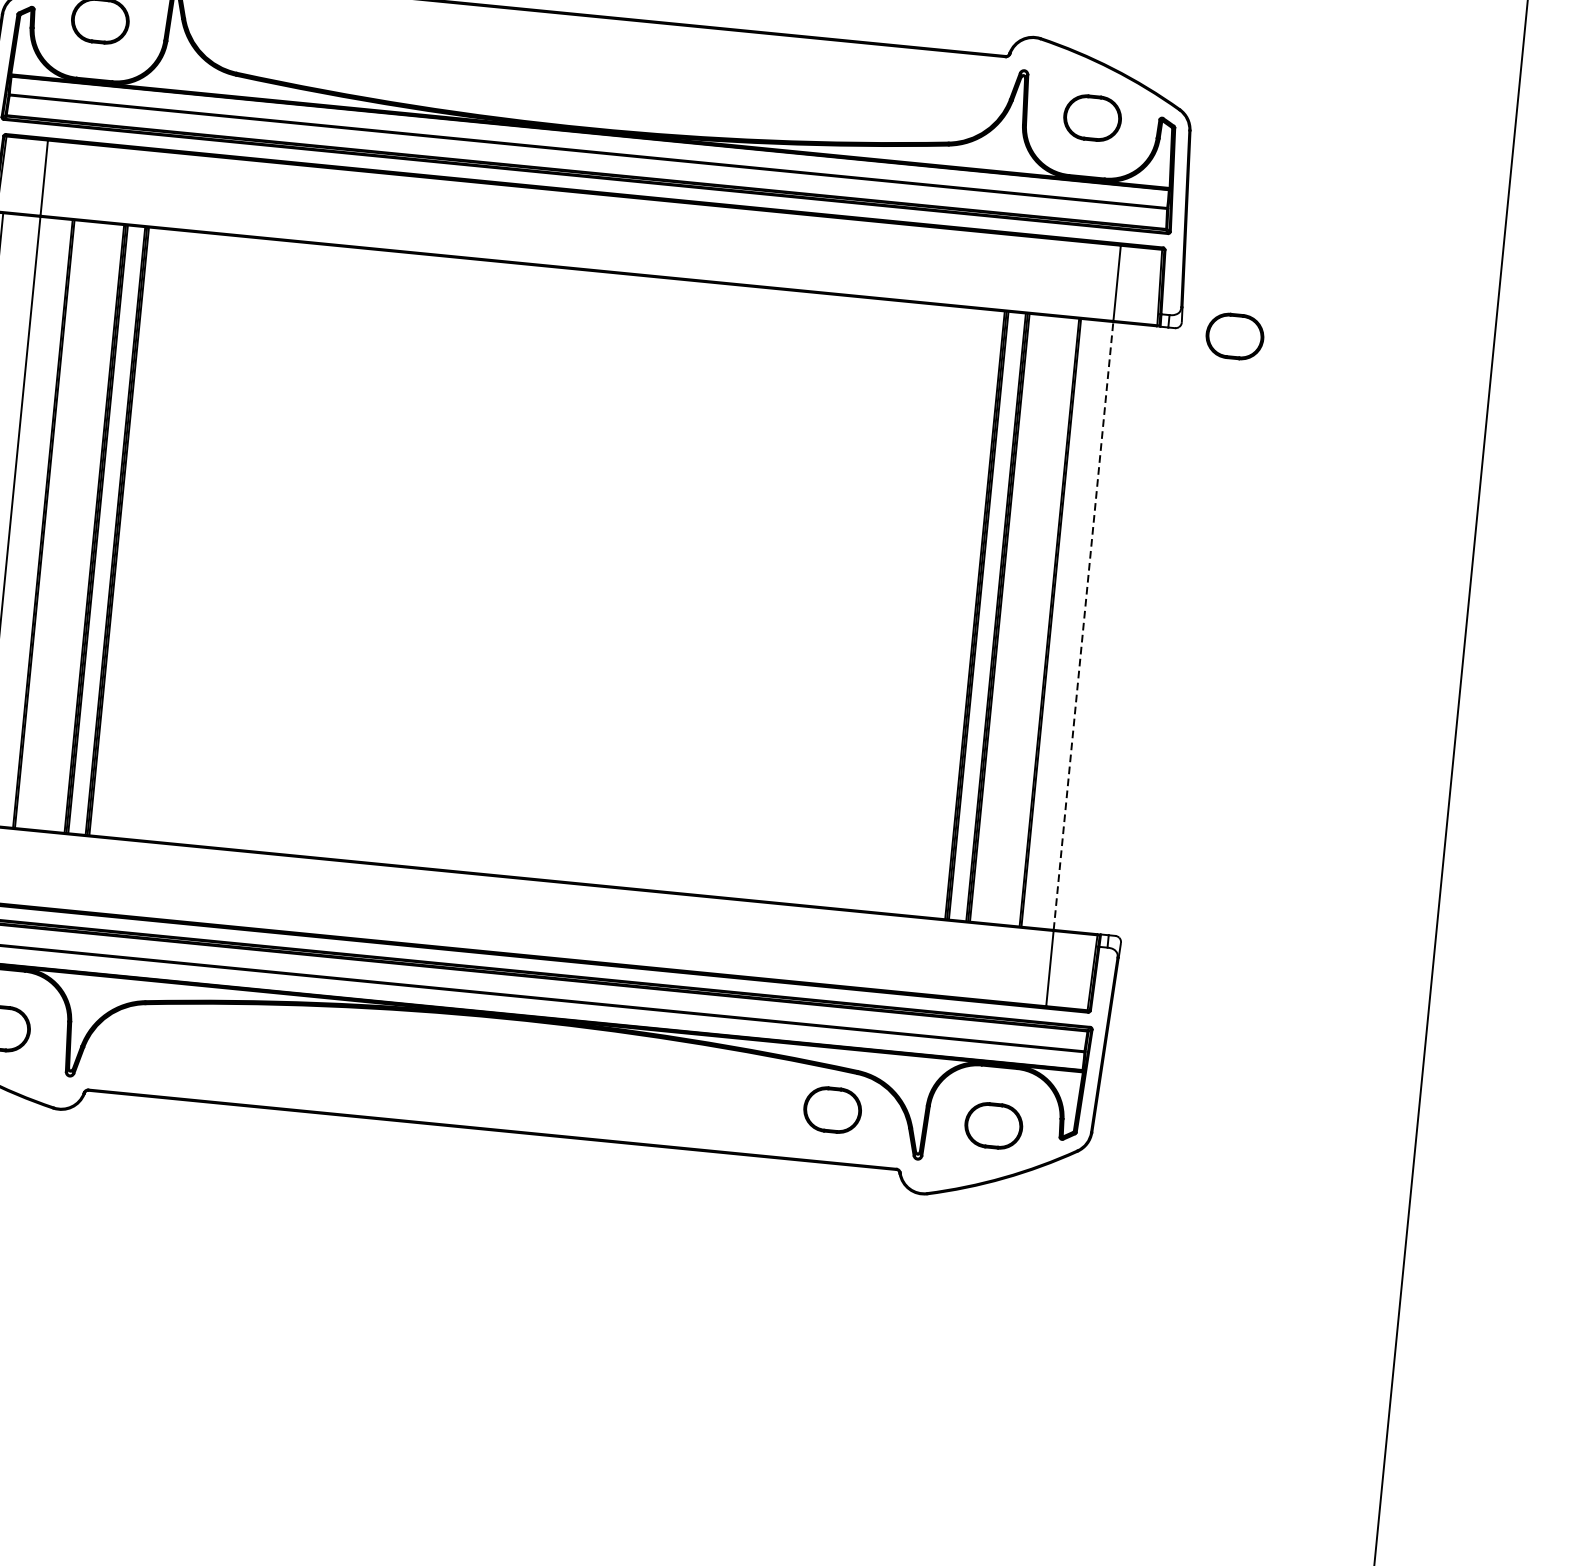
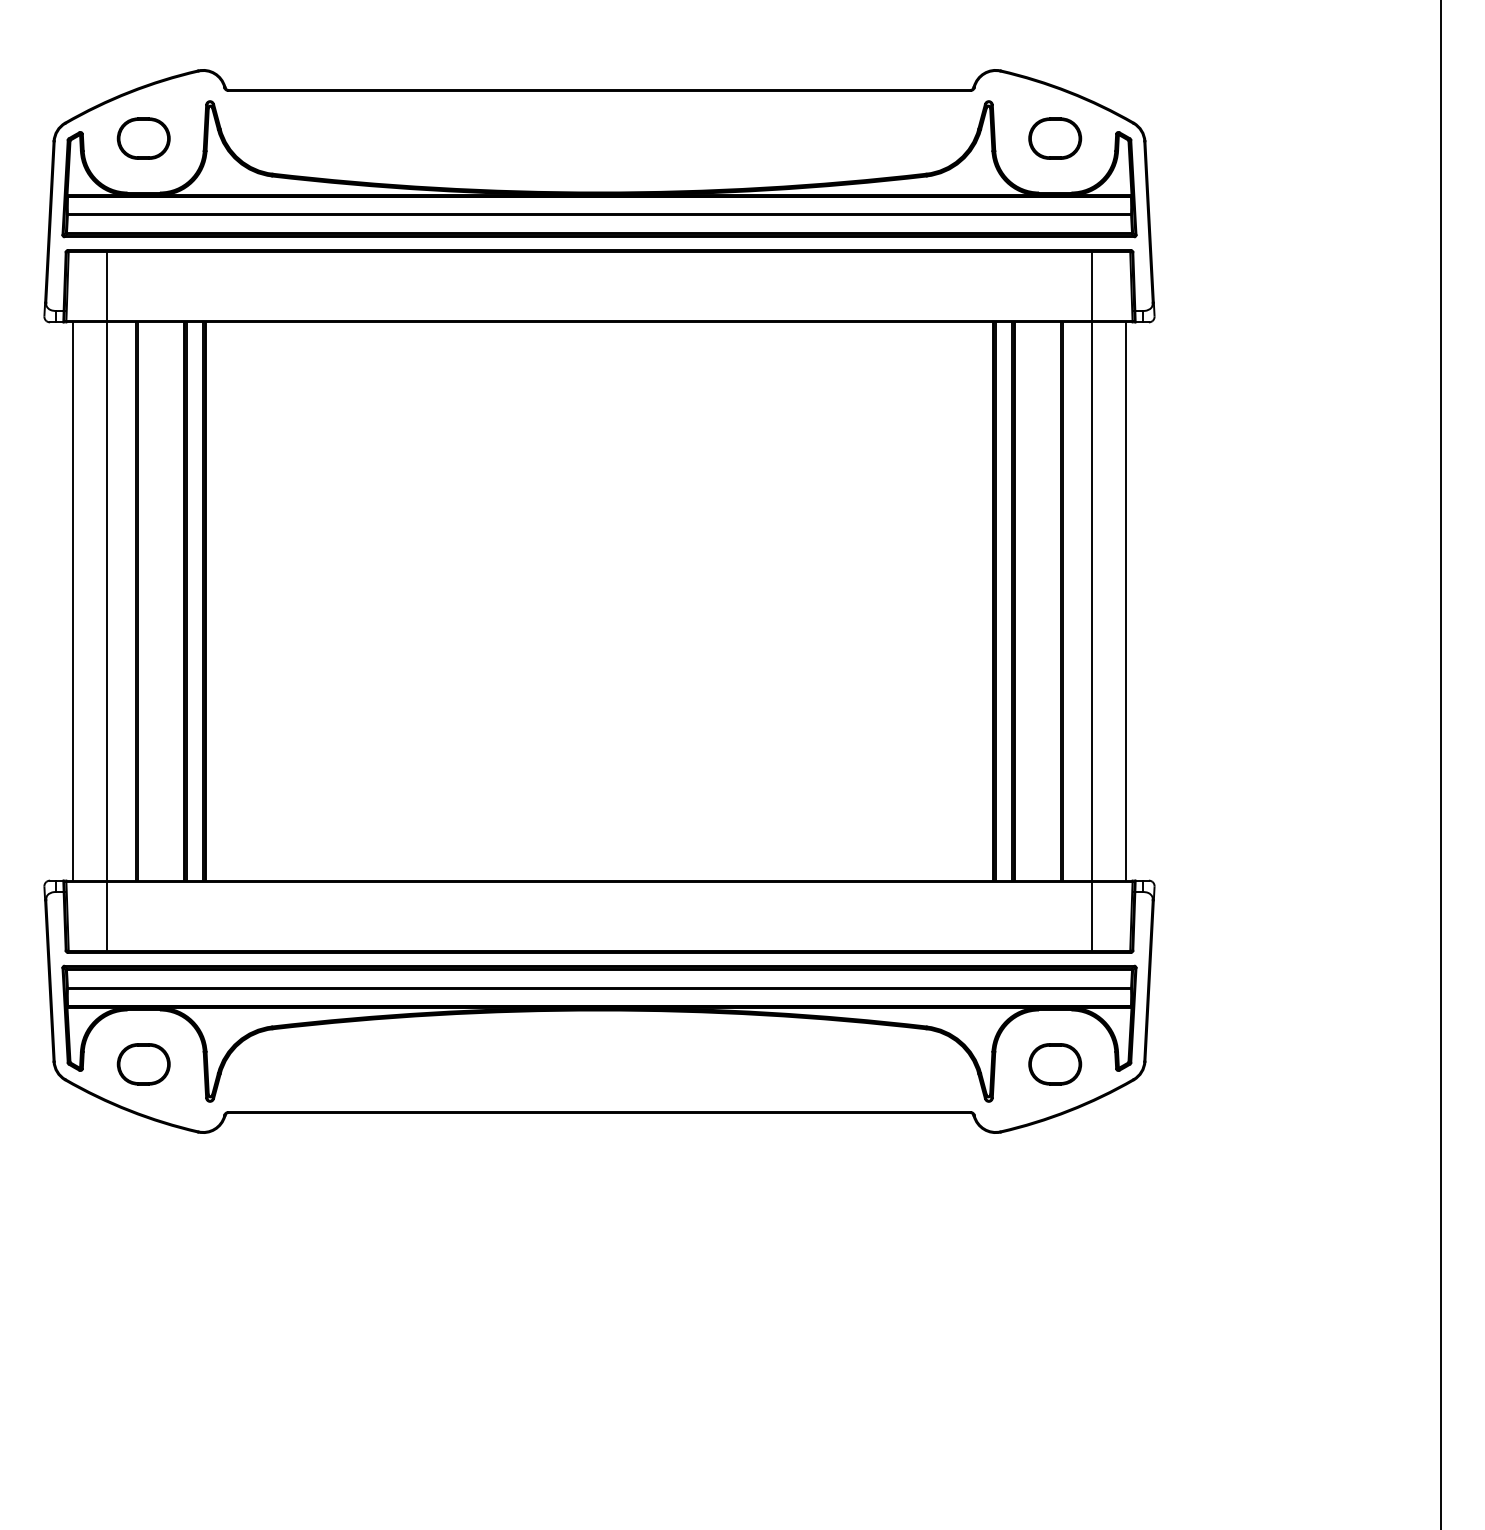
part: (1235, 336) -> (1204, 324), removed
line: (1083, 626) -> (1092, 601), dashed -> solid
line: (1120, 629) -> (1126, 601), added
part: (832, 1110) -> (907, 1064), removed

